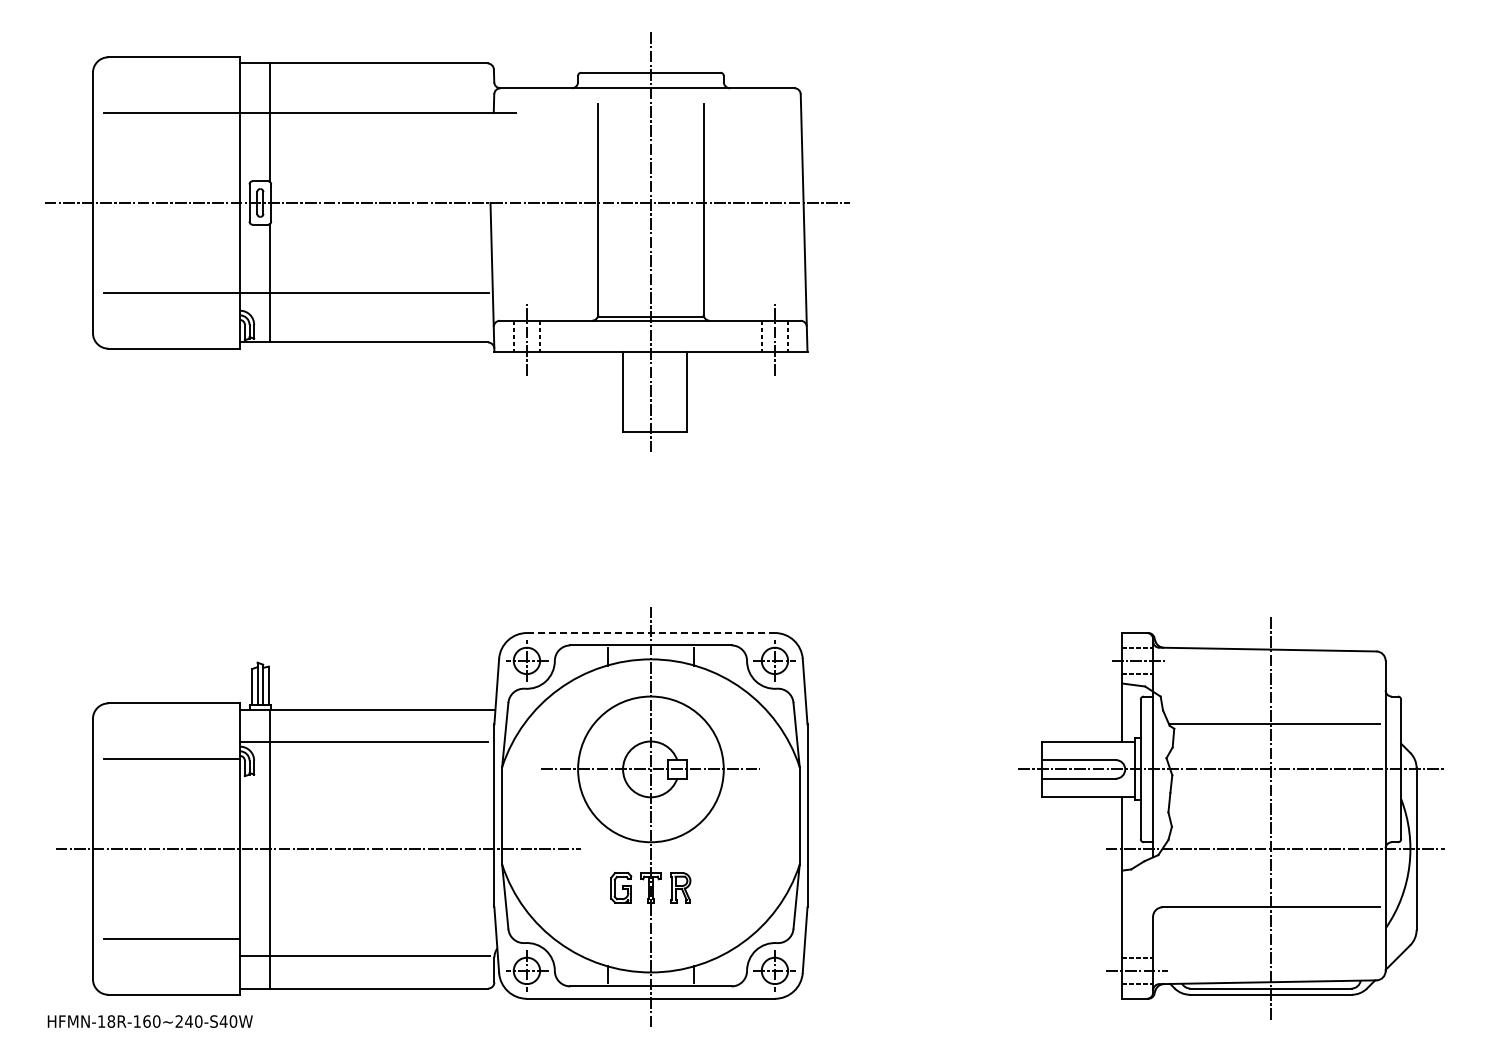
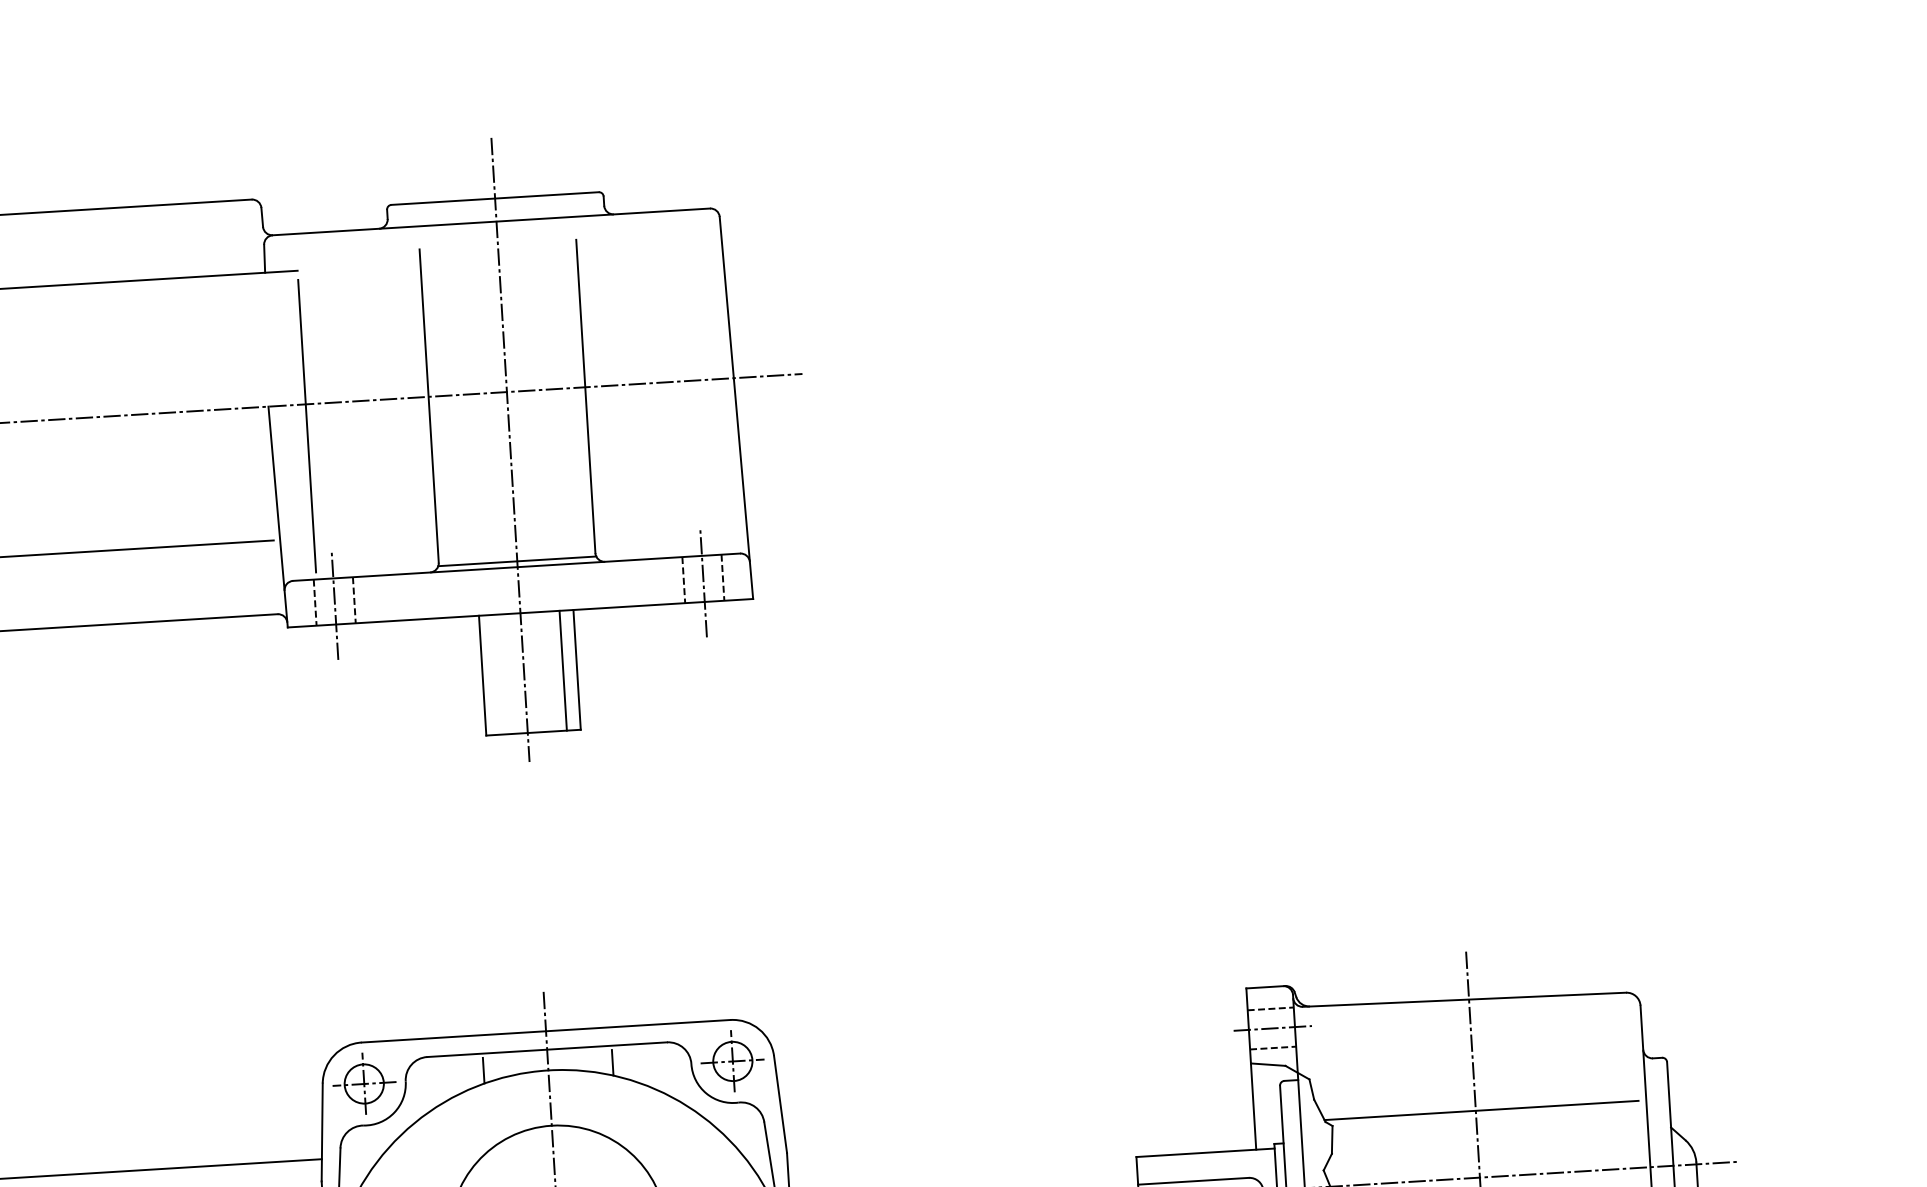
line: (515, 217) -> (306, 425), added
line: (677, 391) -> (563, 669), added
line: (650, 633) -> (545, 1032), dashed -> solid

